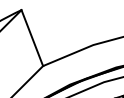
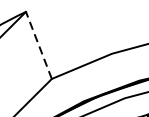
line: (32, 38) -> (39, 45), solid -> dashed

